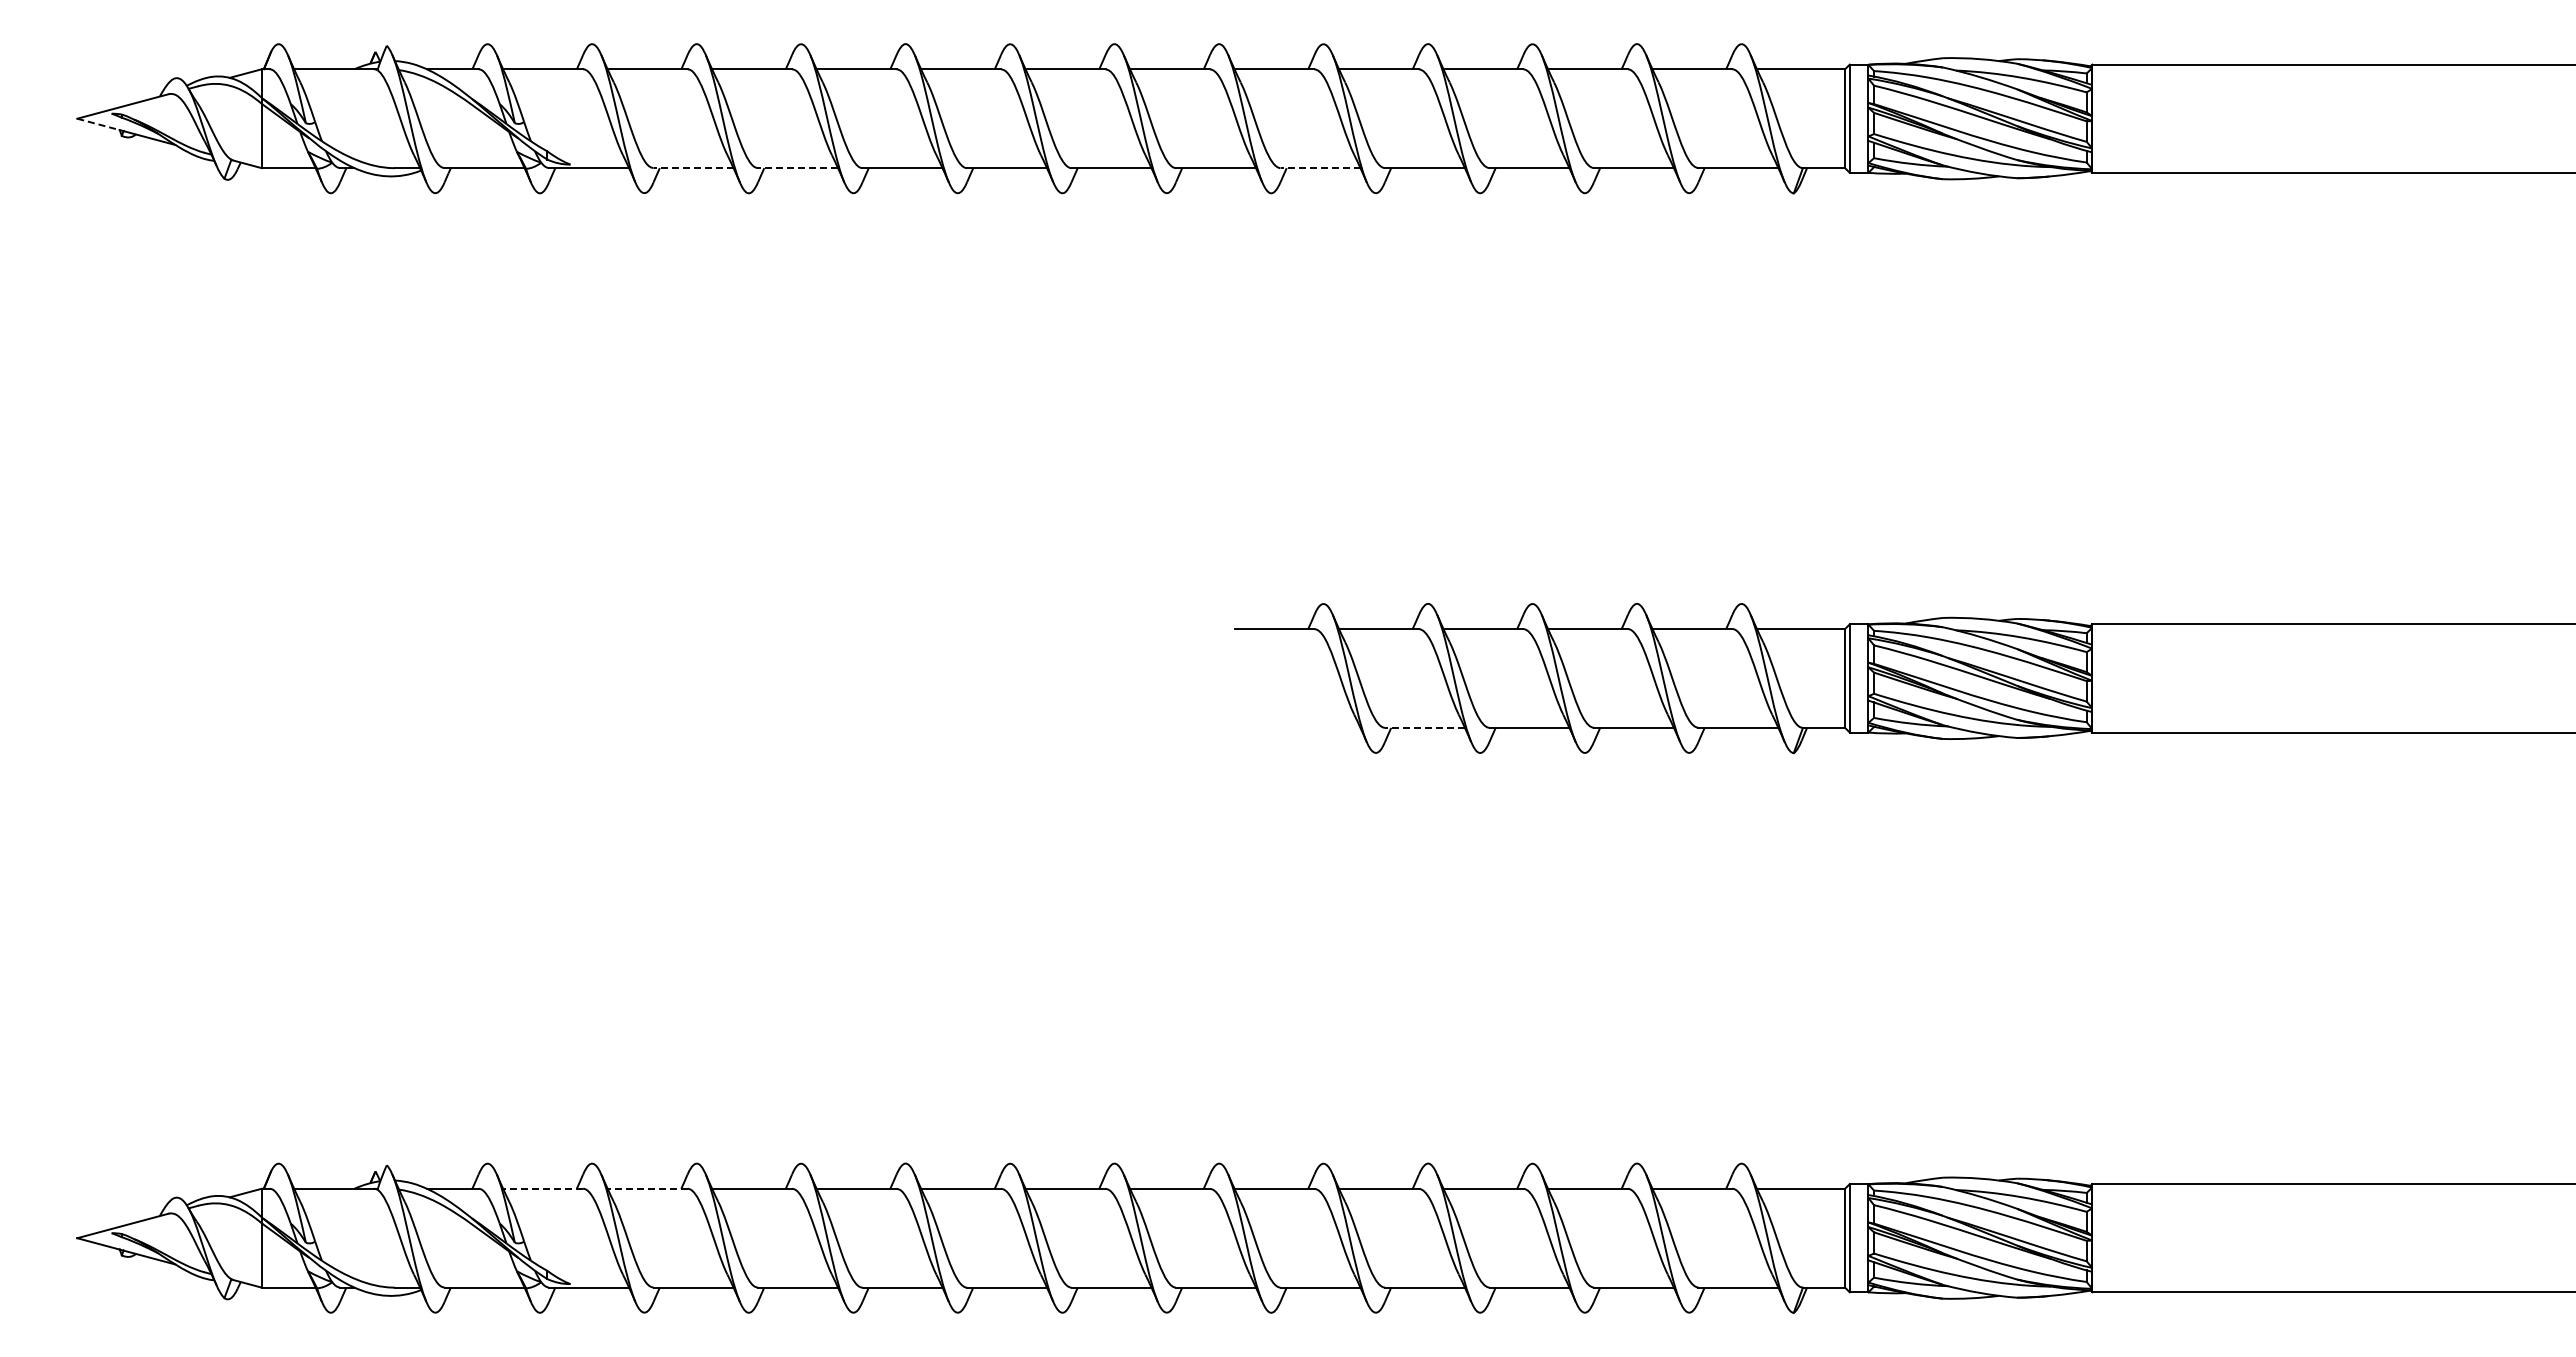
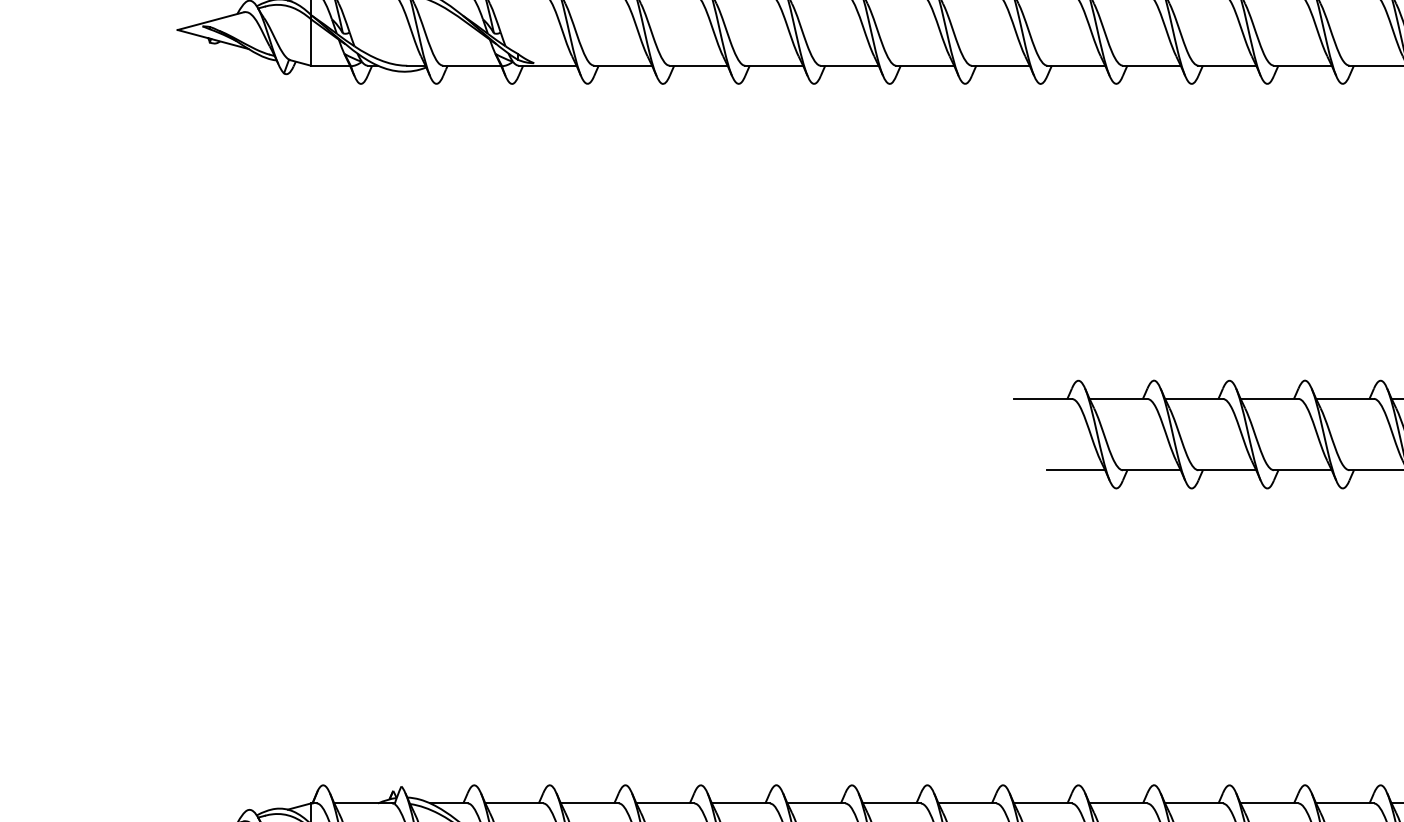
line: (98, 124) -> (193, 34), dashed -> solid
line: (693, 168) -> (623, 66), dashed -> solid
line: (798, 168) -> (698, 66), dashed -> solid
line: (1320, 168) -> (1076, 66), dashed -> solid
line: (1320, 727) -> (1076, 470), added
line: (1425, 727) -> (1152, 470), dashed -> solid
line: (543, 1188) -> (514, 803), dashed -> solid
line: (647, 1188) -> (589, 803), dashed -> solid

